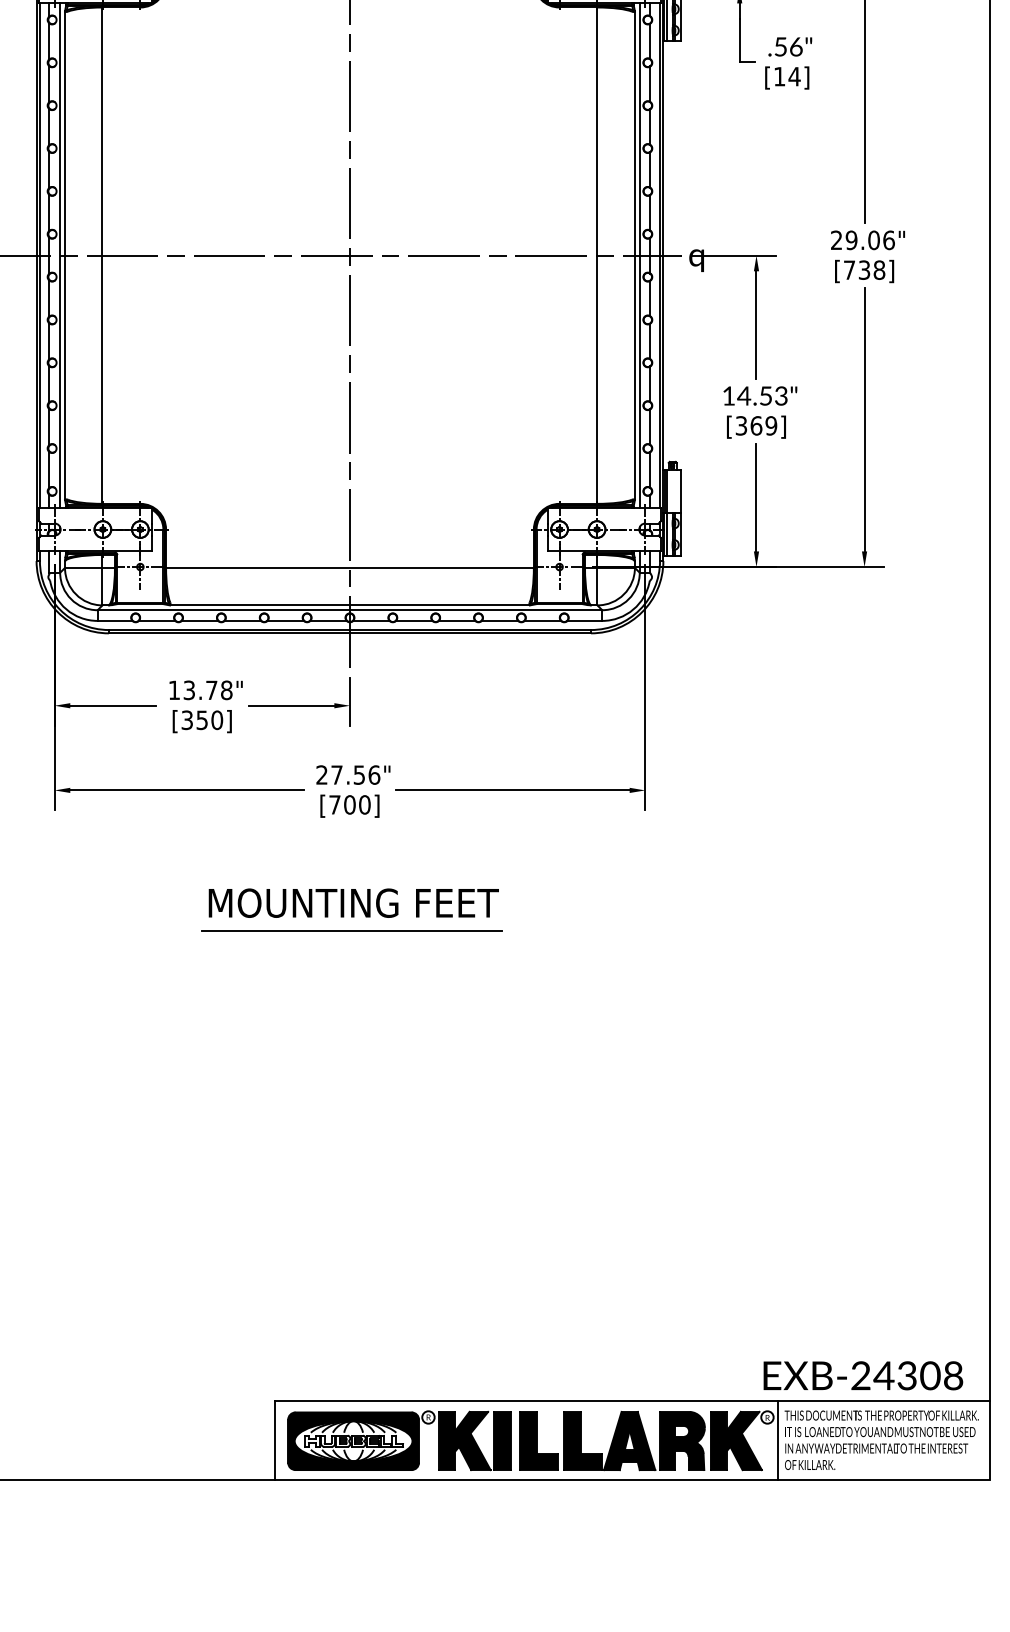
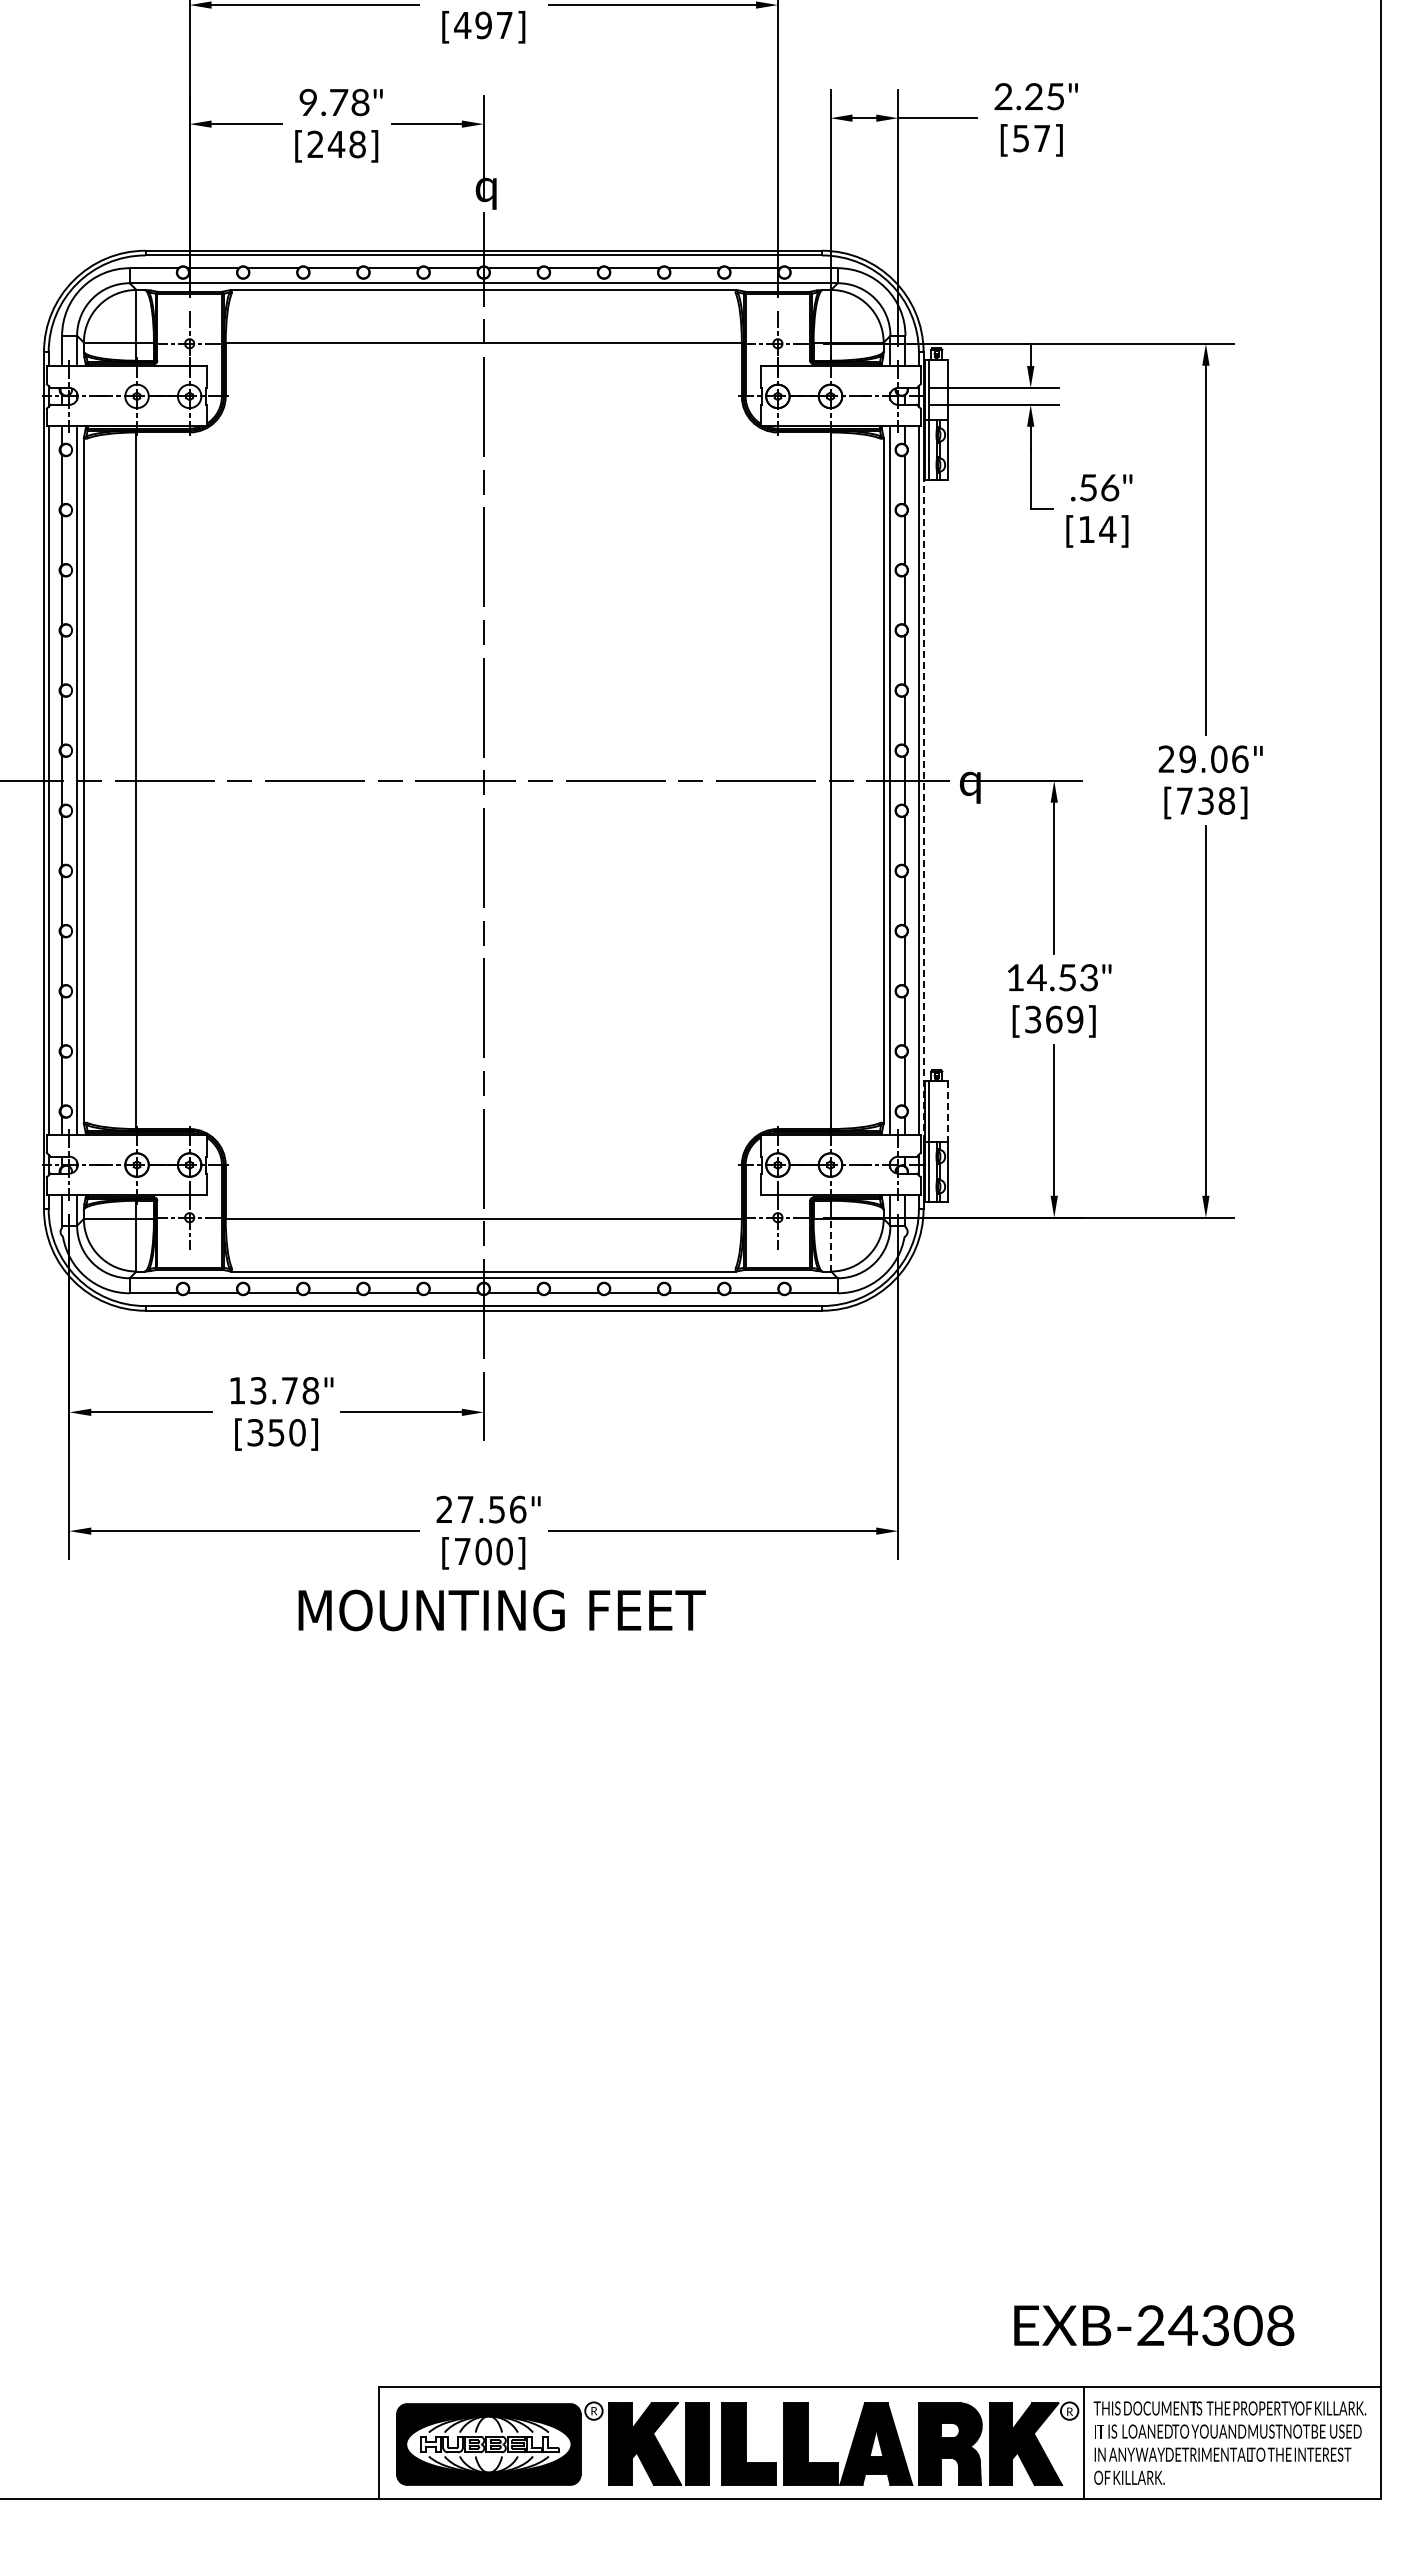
line: (663, 276) -> (923, 810), solid -> dashed
line: (681, 492) -> (948, 1112), solid -> dashed
line: (597, 586) -> (831, 1244), solid -> dashed
text: (353, 903) -> (501, 1610), moved
line: (351, 931) -> (486, 1729), removed
text: (863, 1375) -> (1154, 2325), moved

